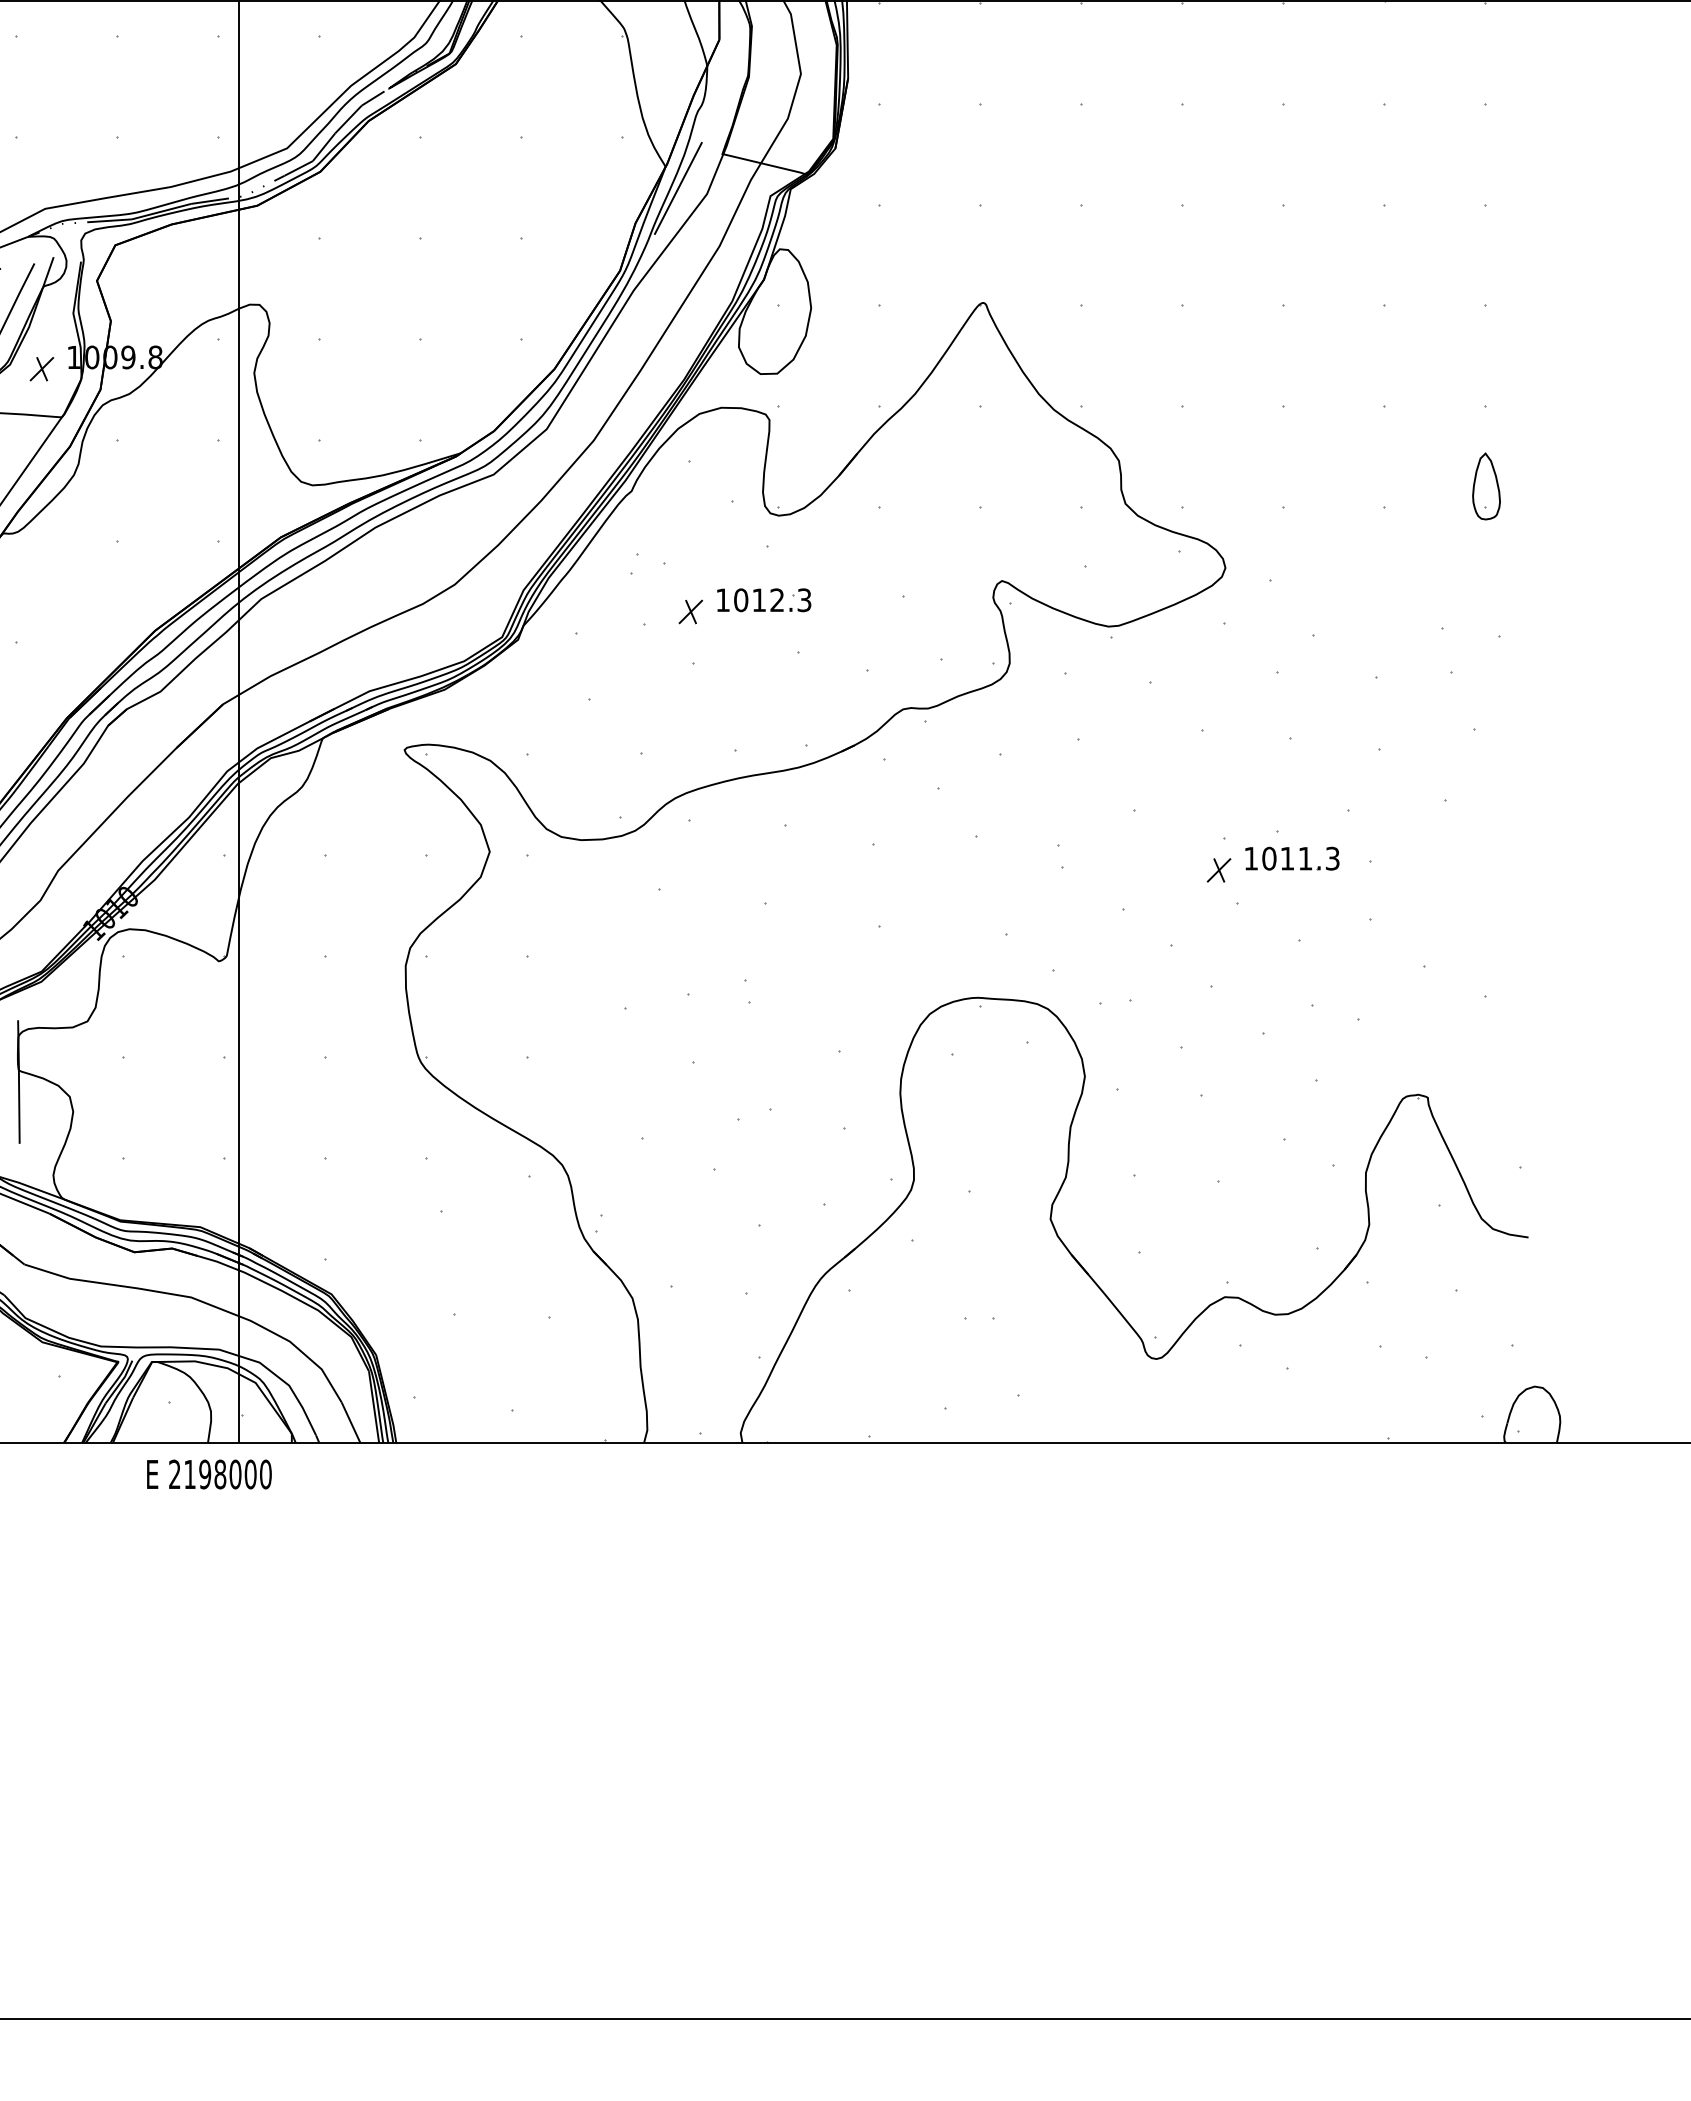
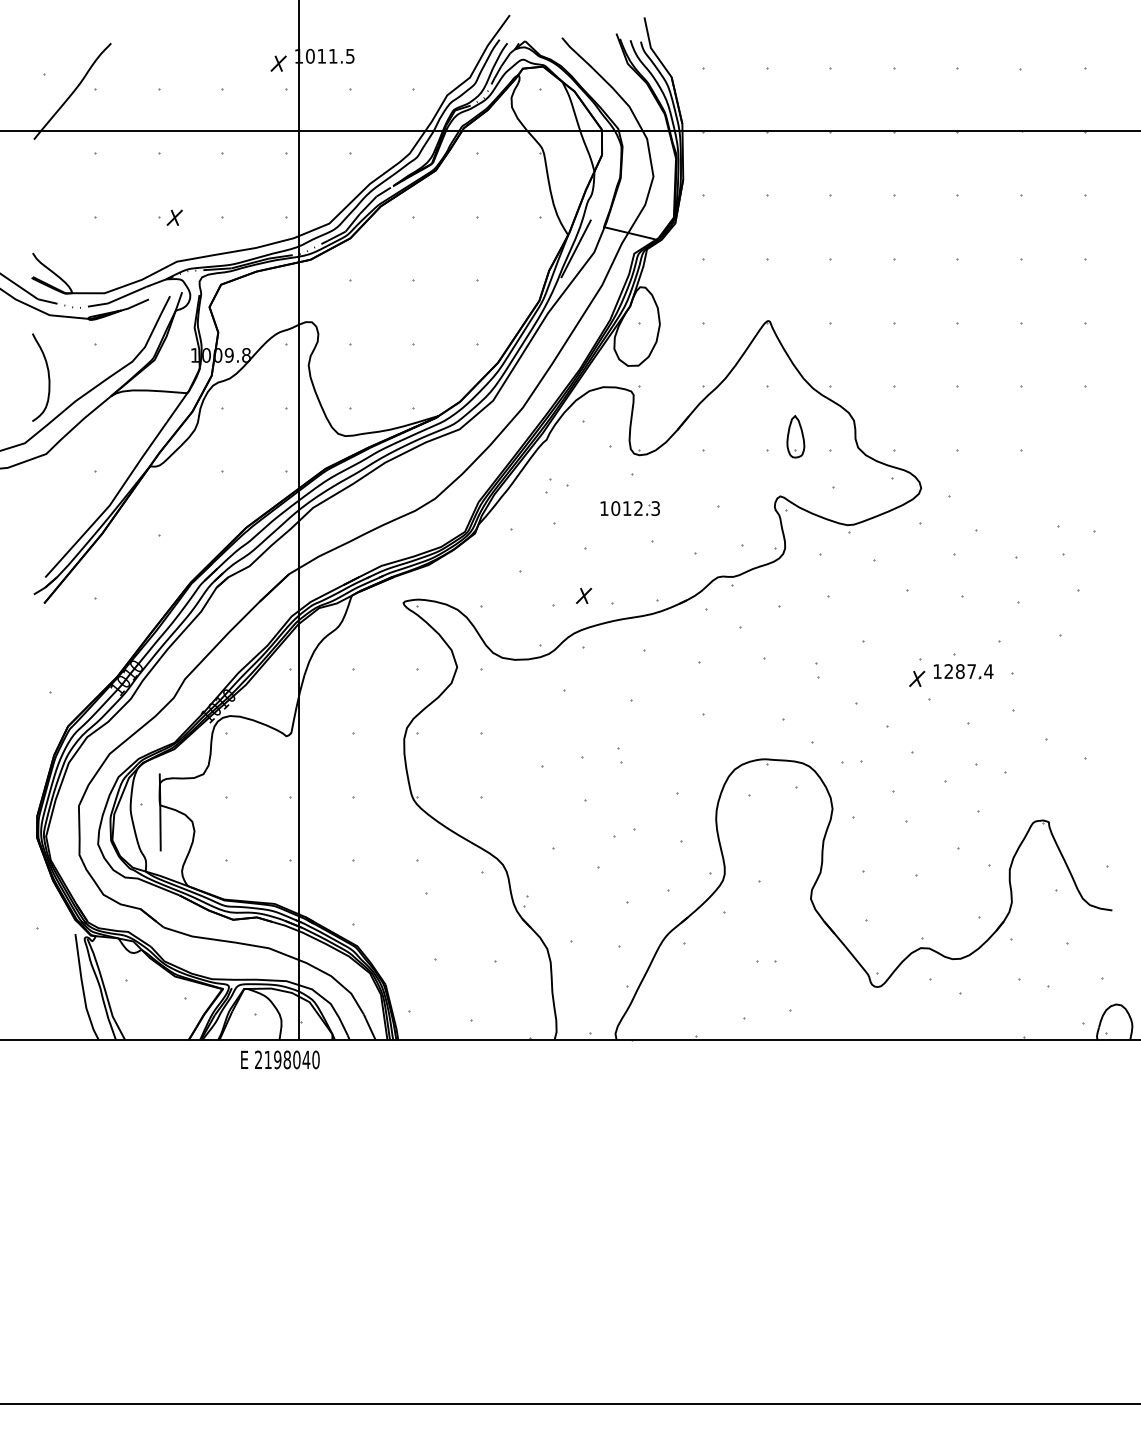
part: (41, 368) -> (174, 217), moved
part: (1485, 485) -> (795, 436), moved
part: (691, 611) -> (584, 595), moved
text: (1300, 858) -> (968, 671), 1011.3 -> 1287.4
text: (250, 1473) -> (306, 1059), 2198000 -> 2198040

